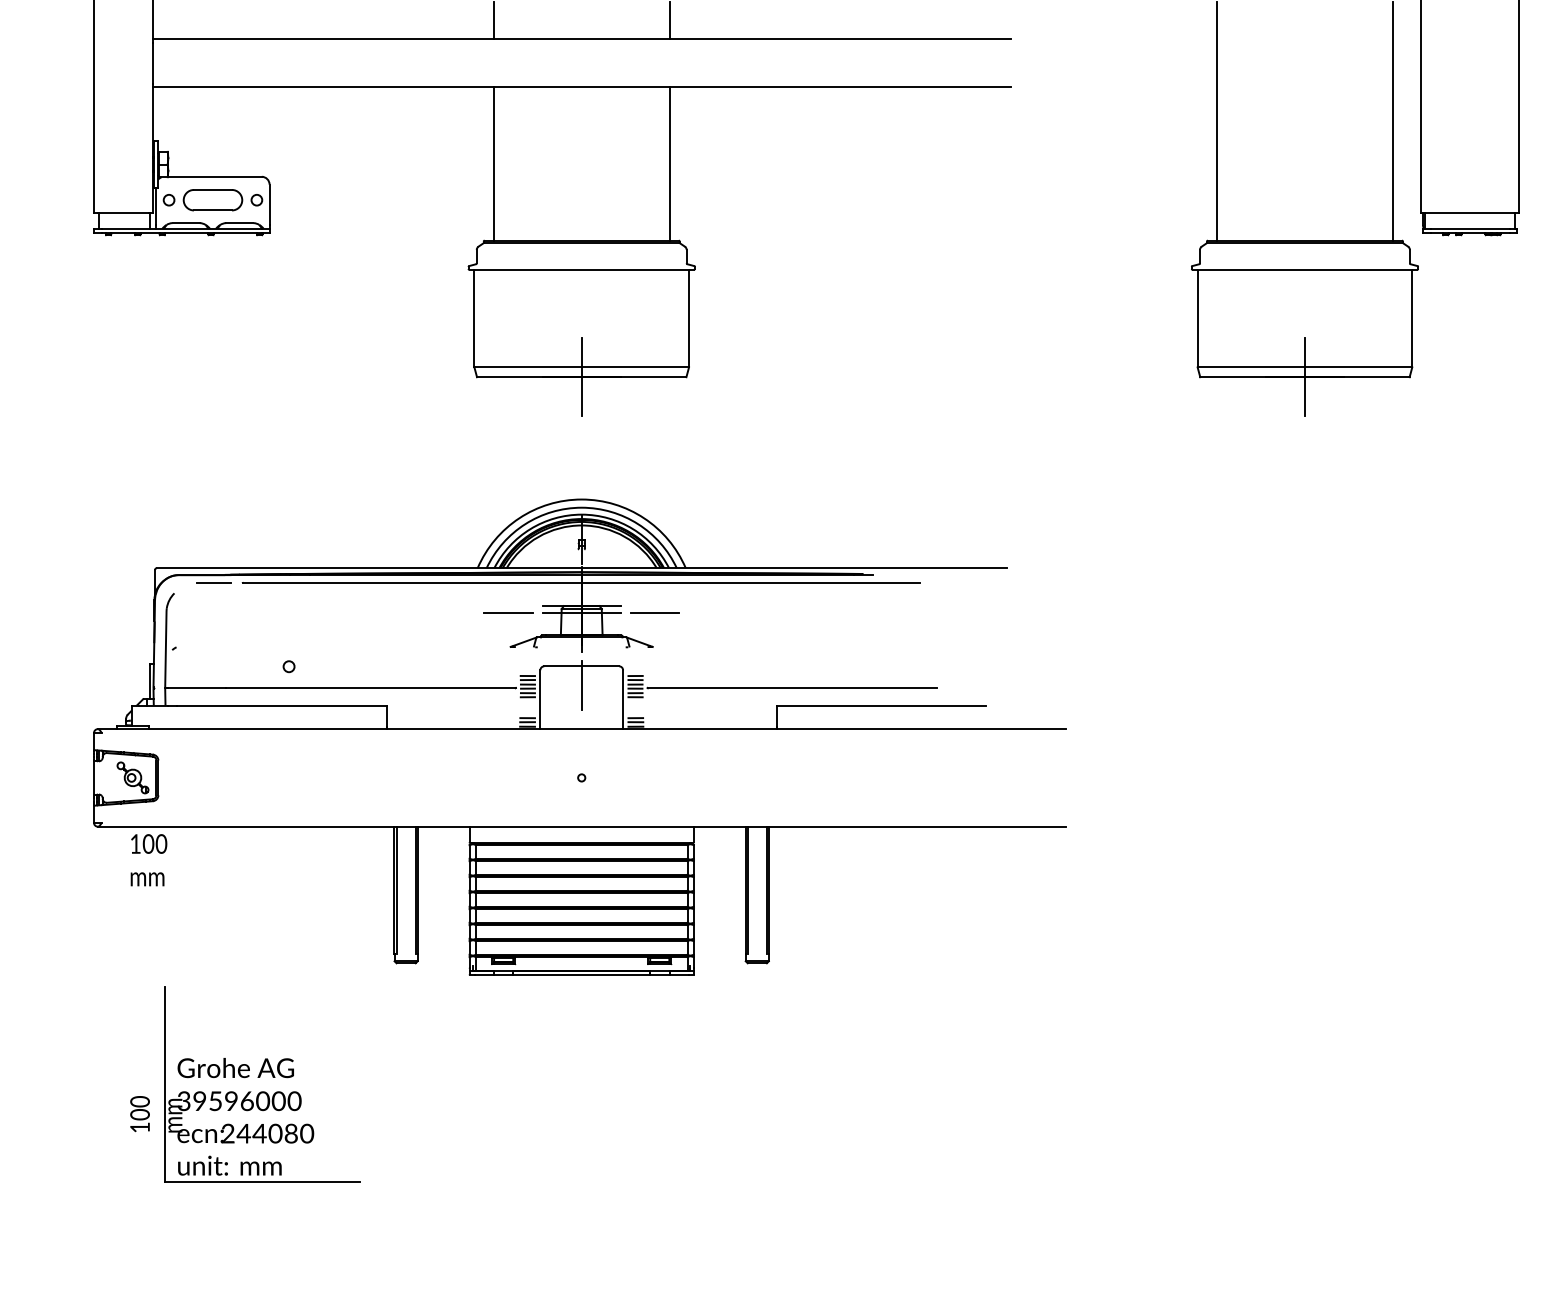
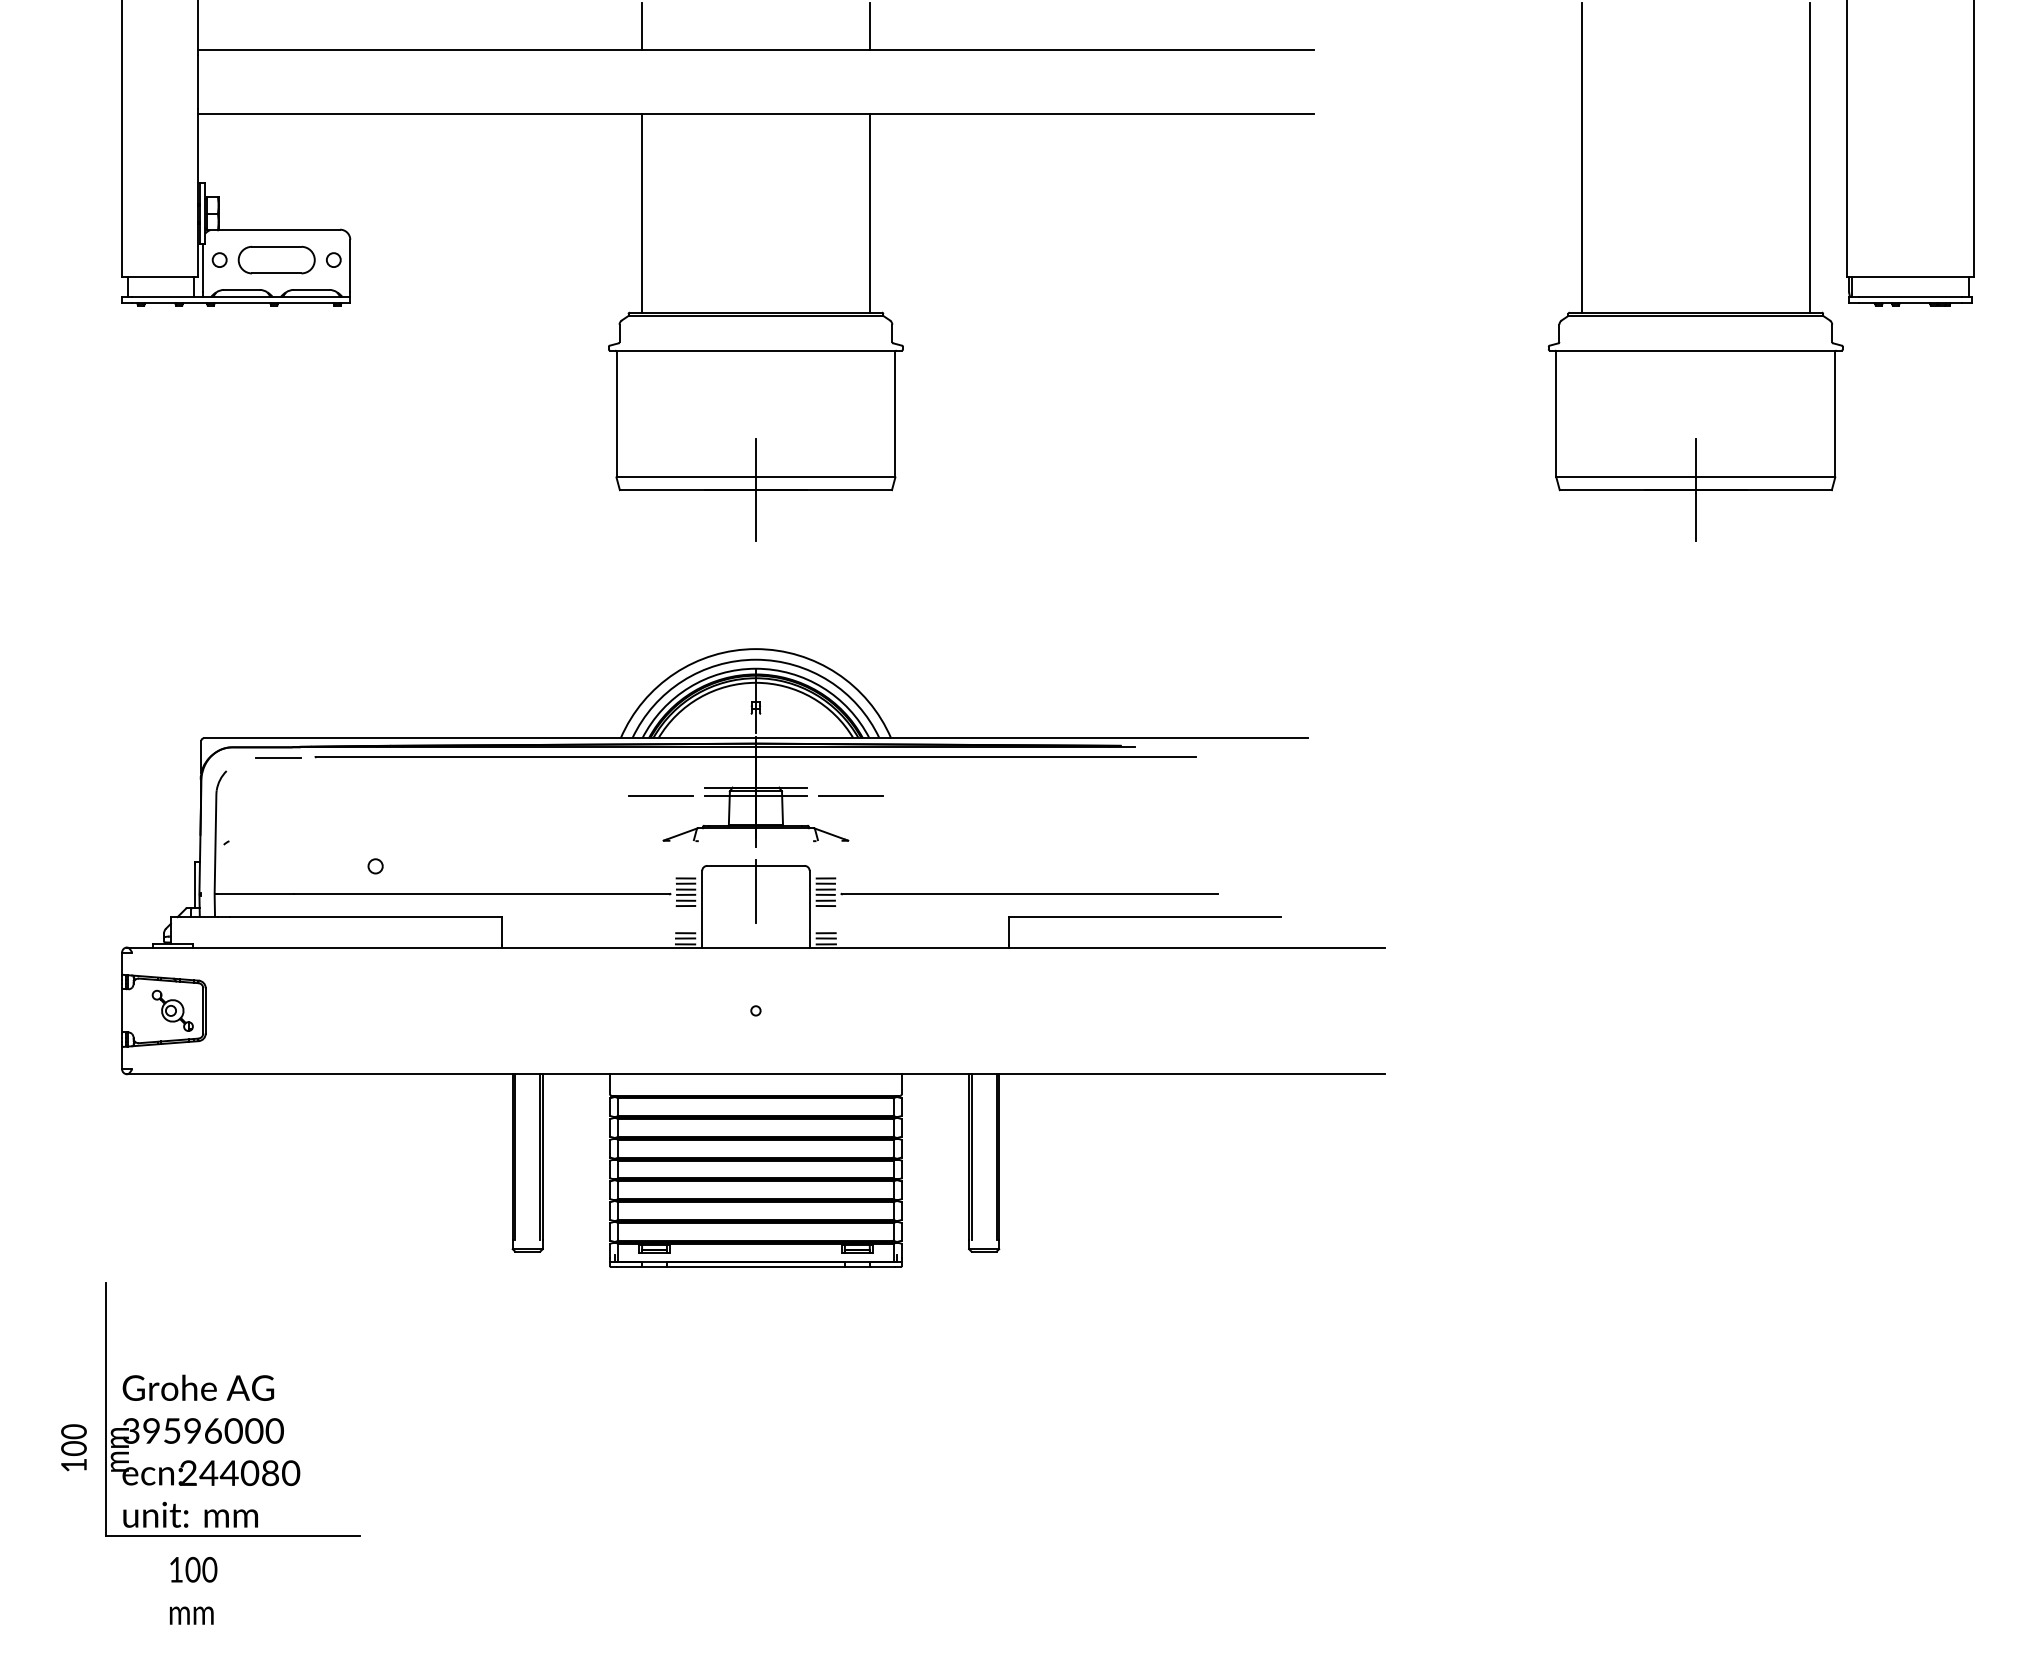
text: (148, 859) -> (193, 1590), moved
part: (245, 1077) -> (210, 1400), moved

